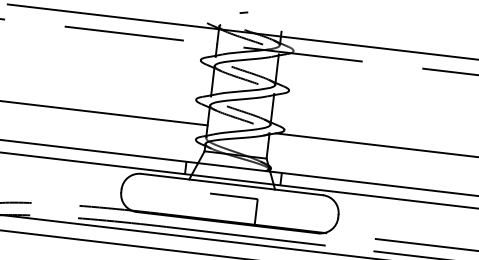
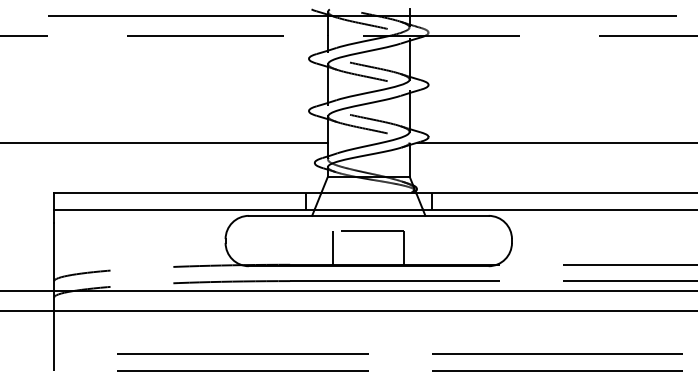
line: (202, 206) -> (333, 248), added

